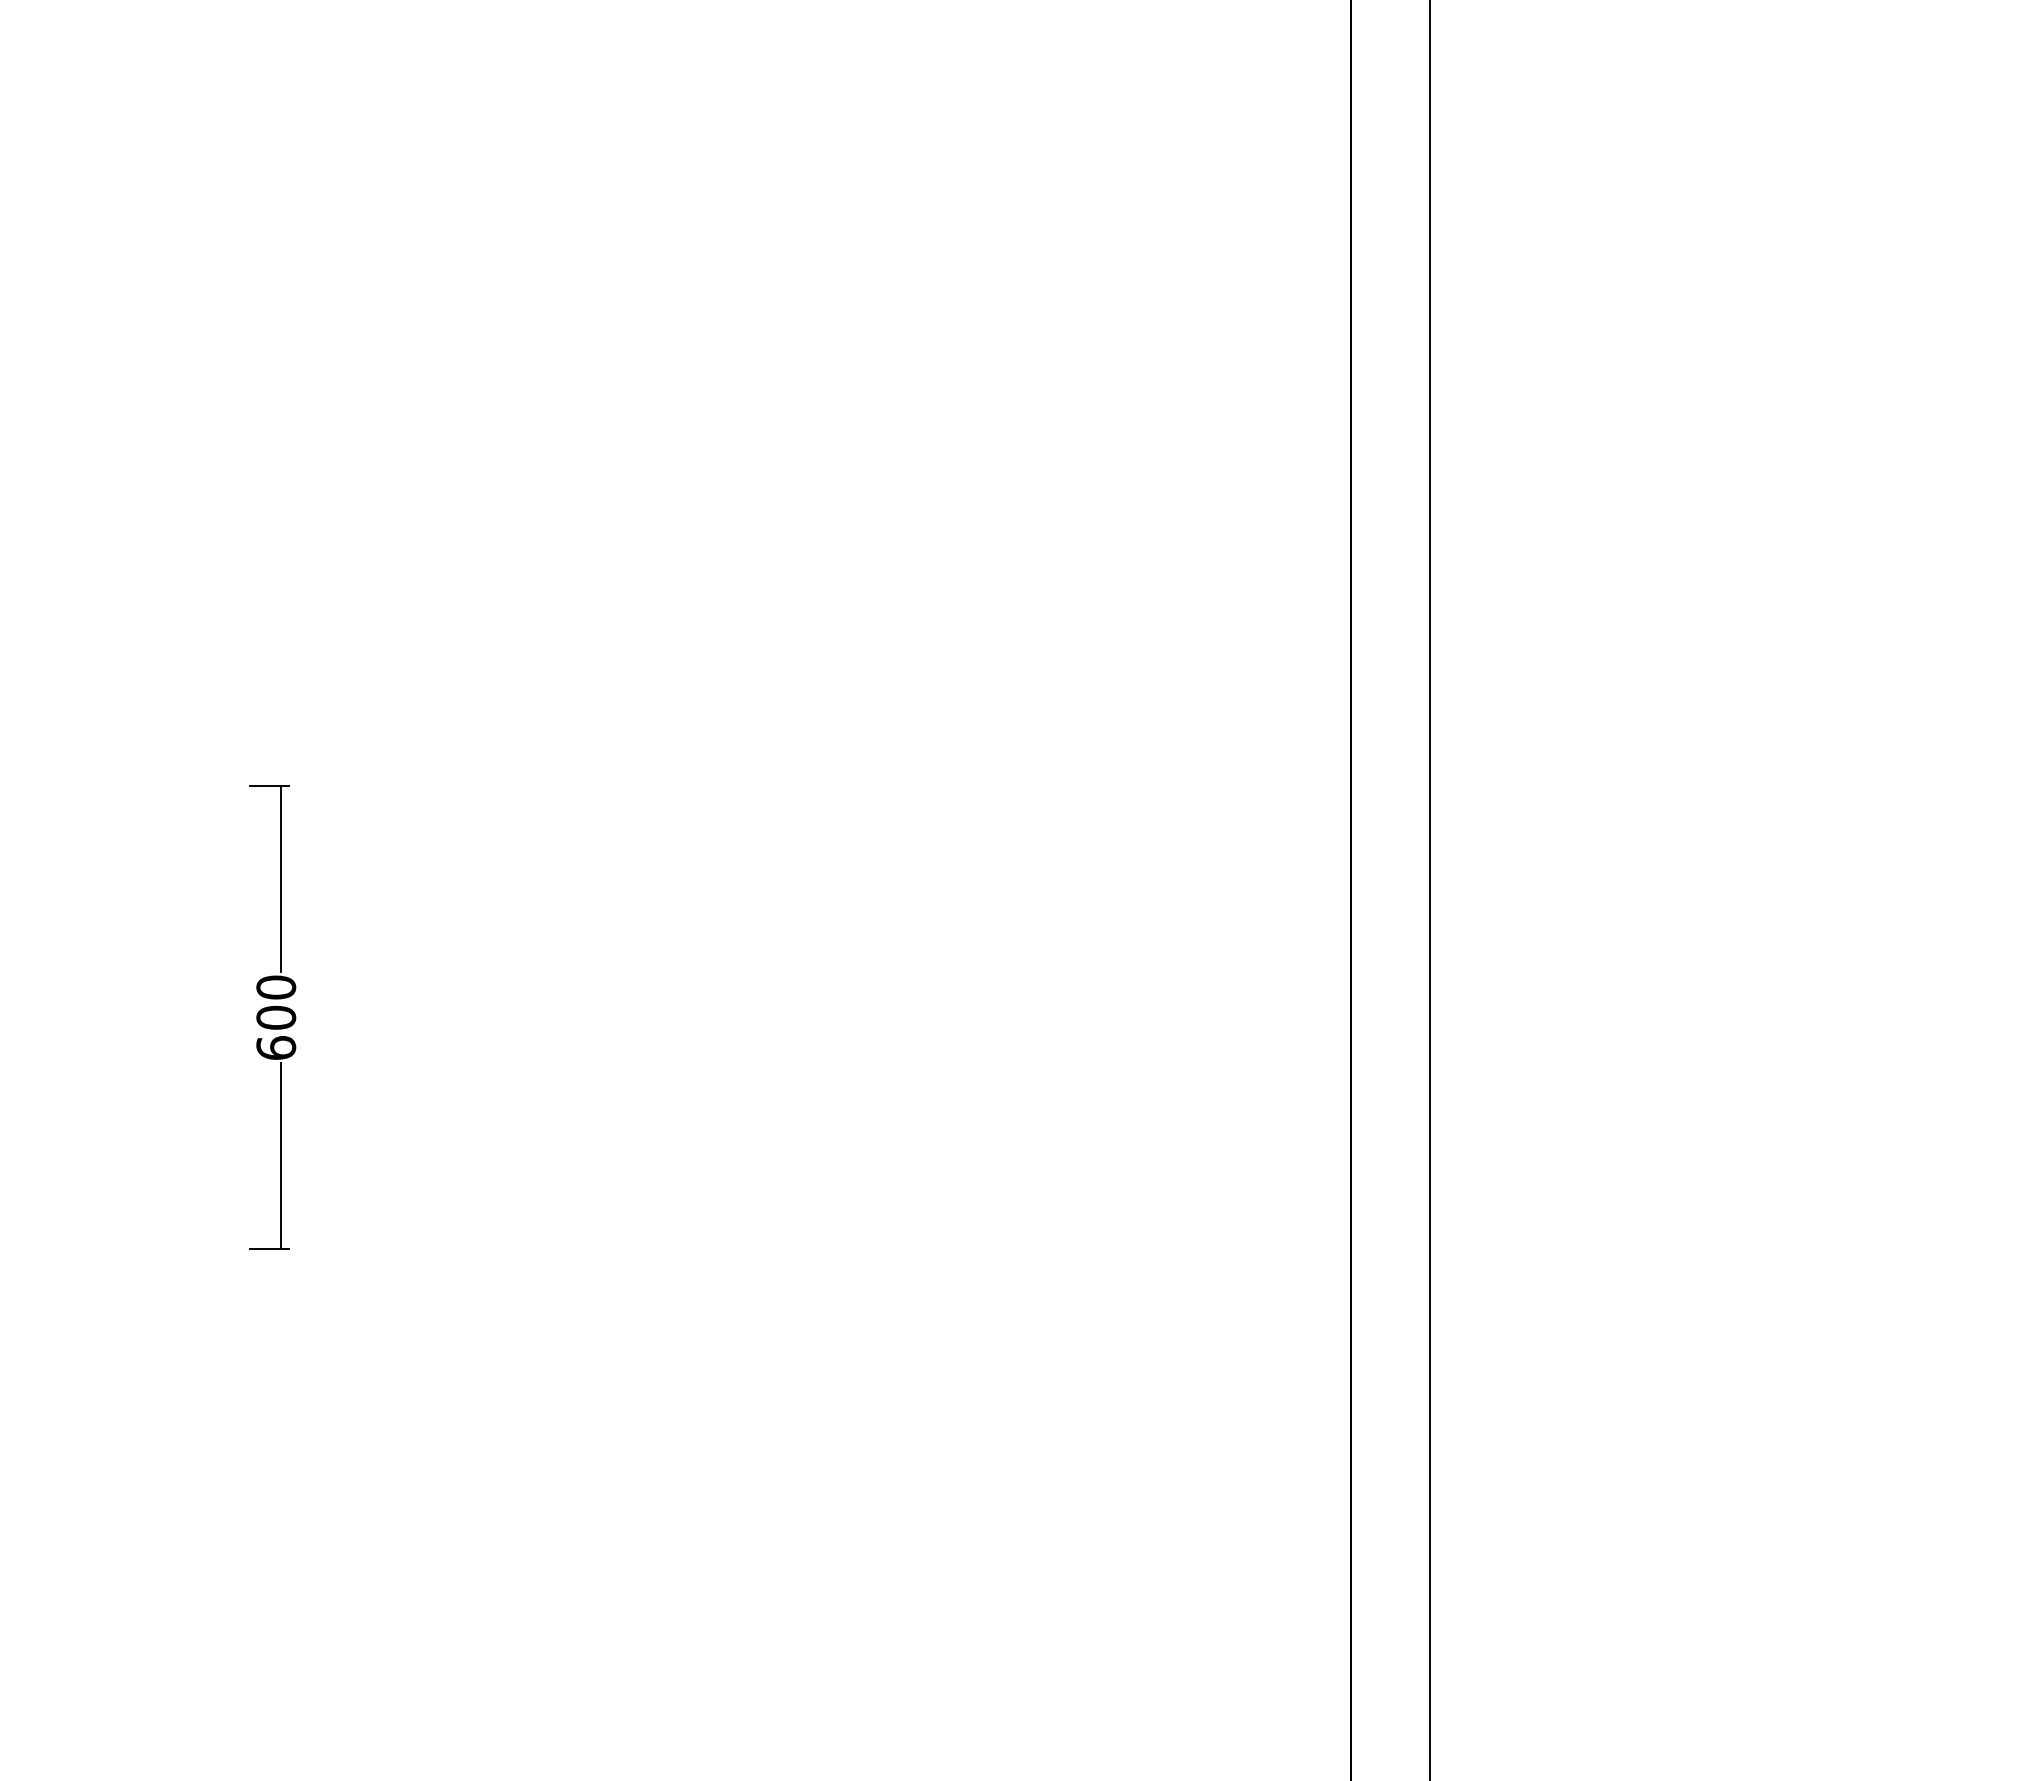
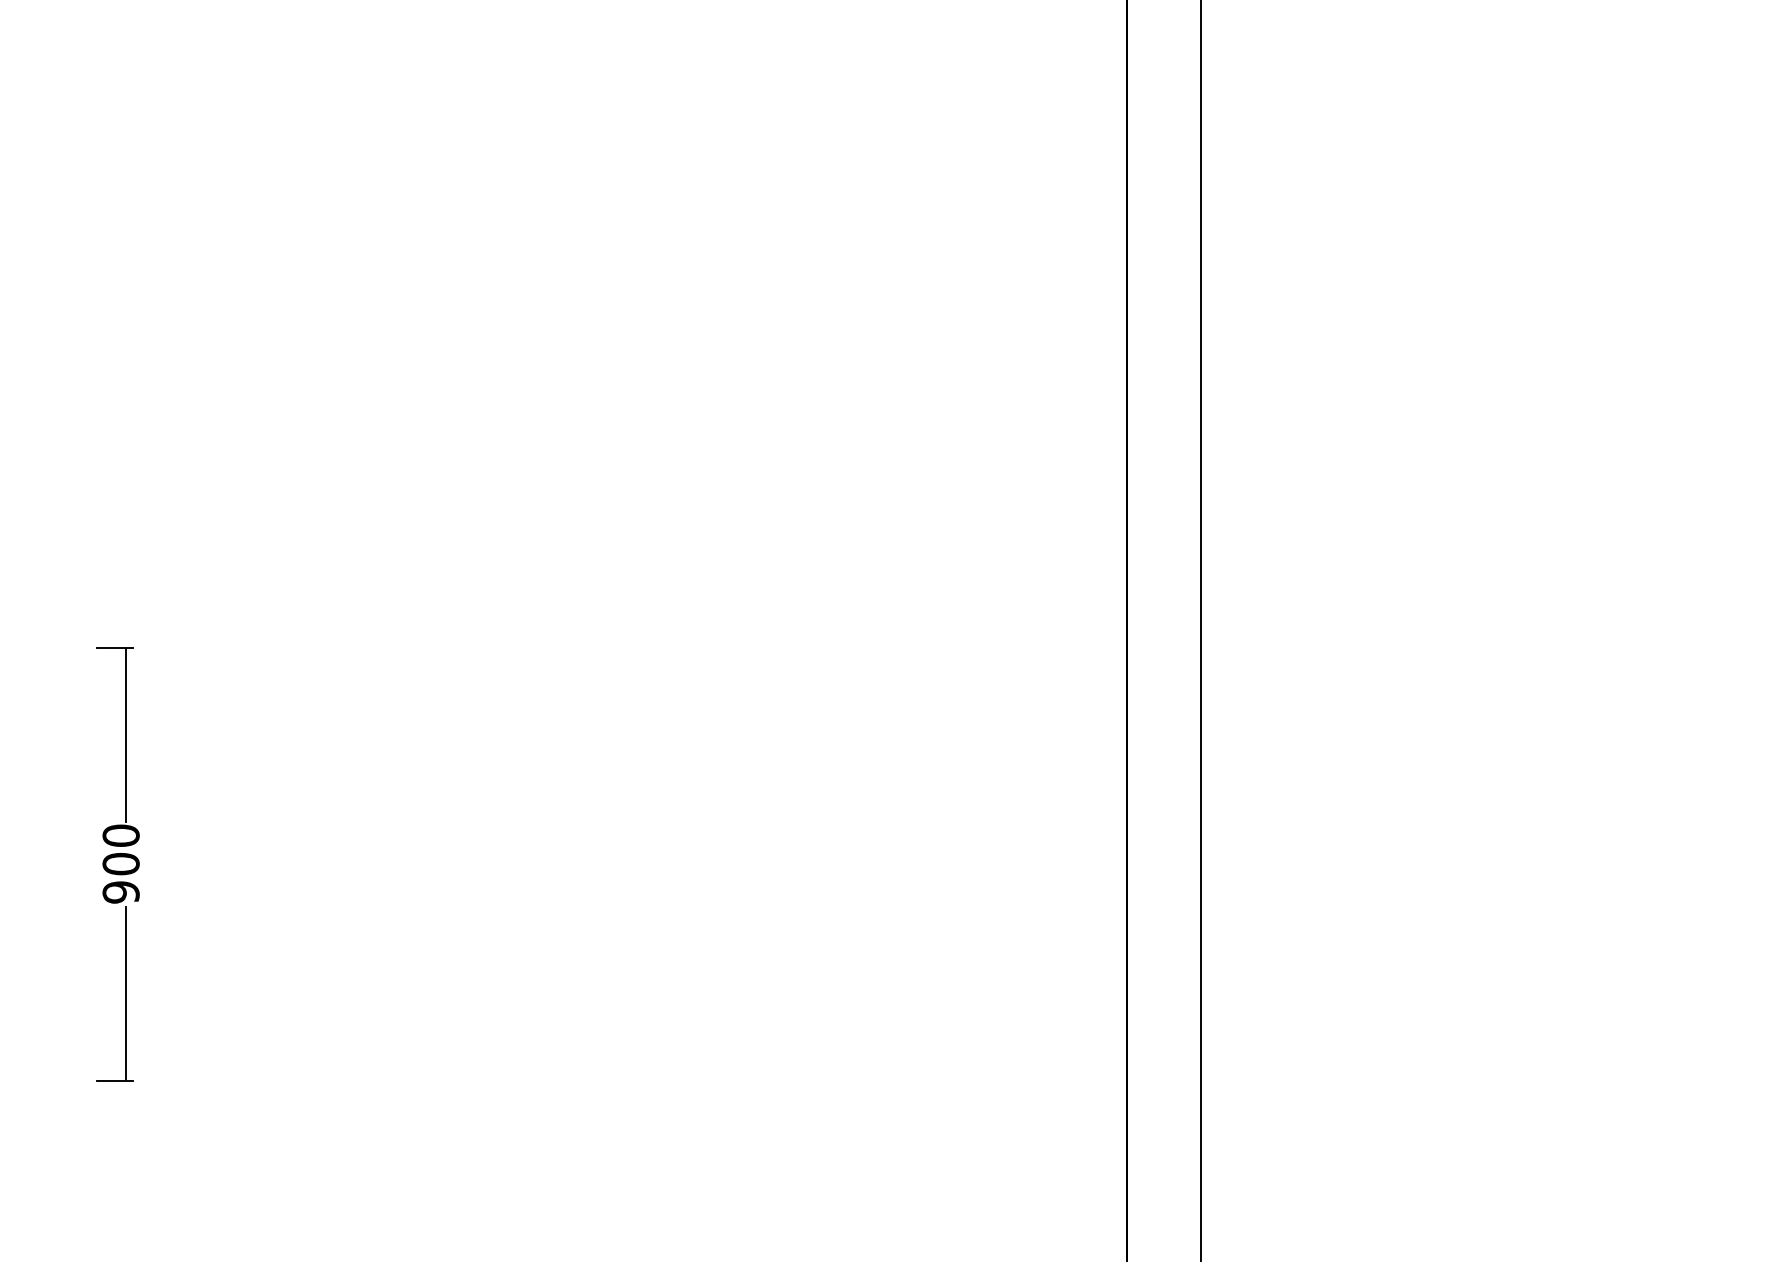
text: (276, 1048) -> (121, 892), 600 -> 900

